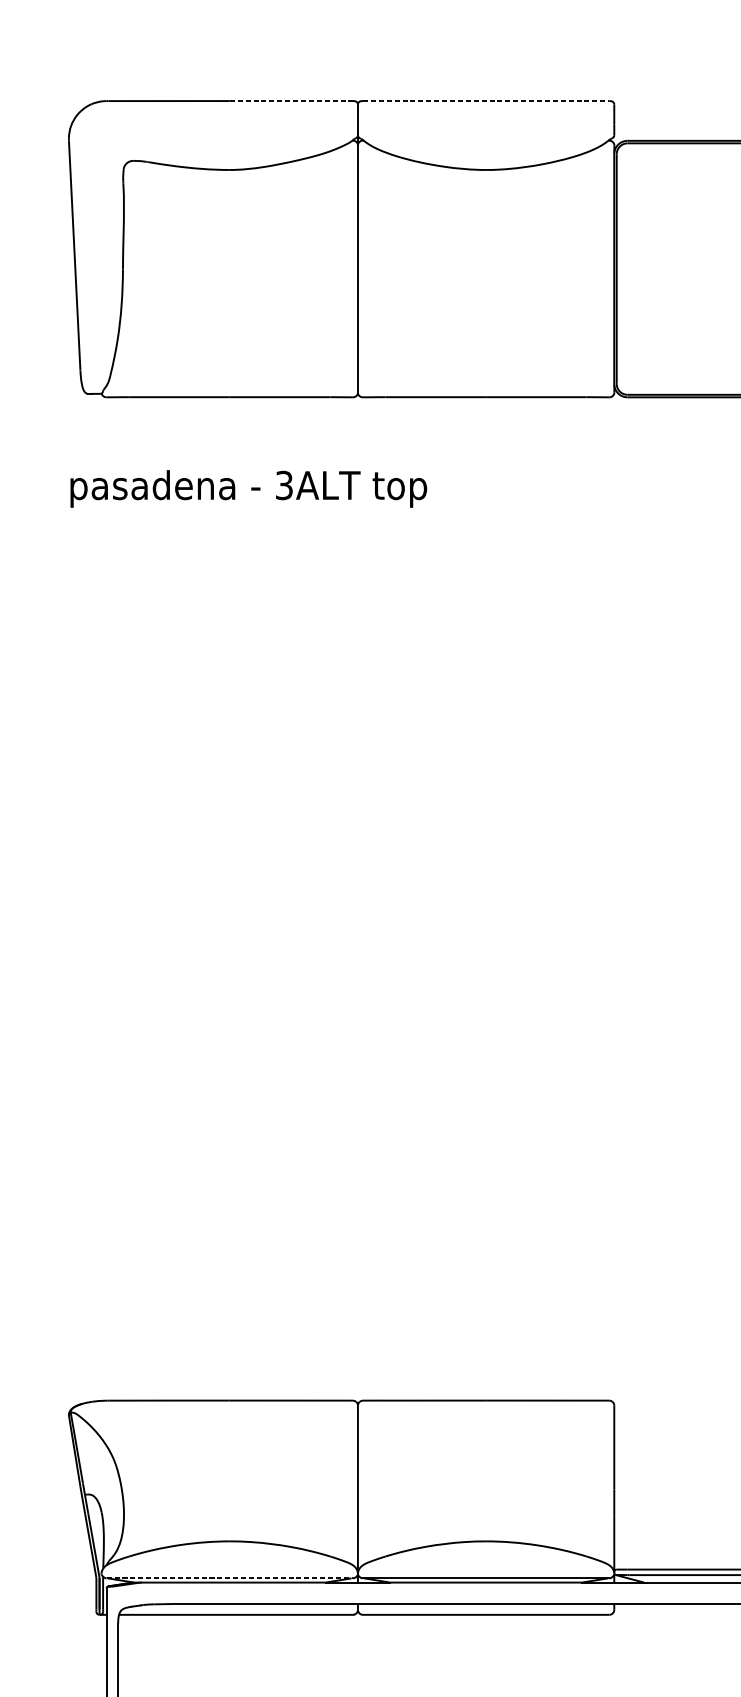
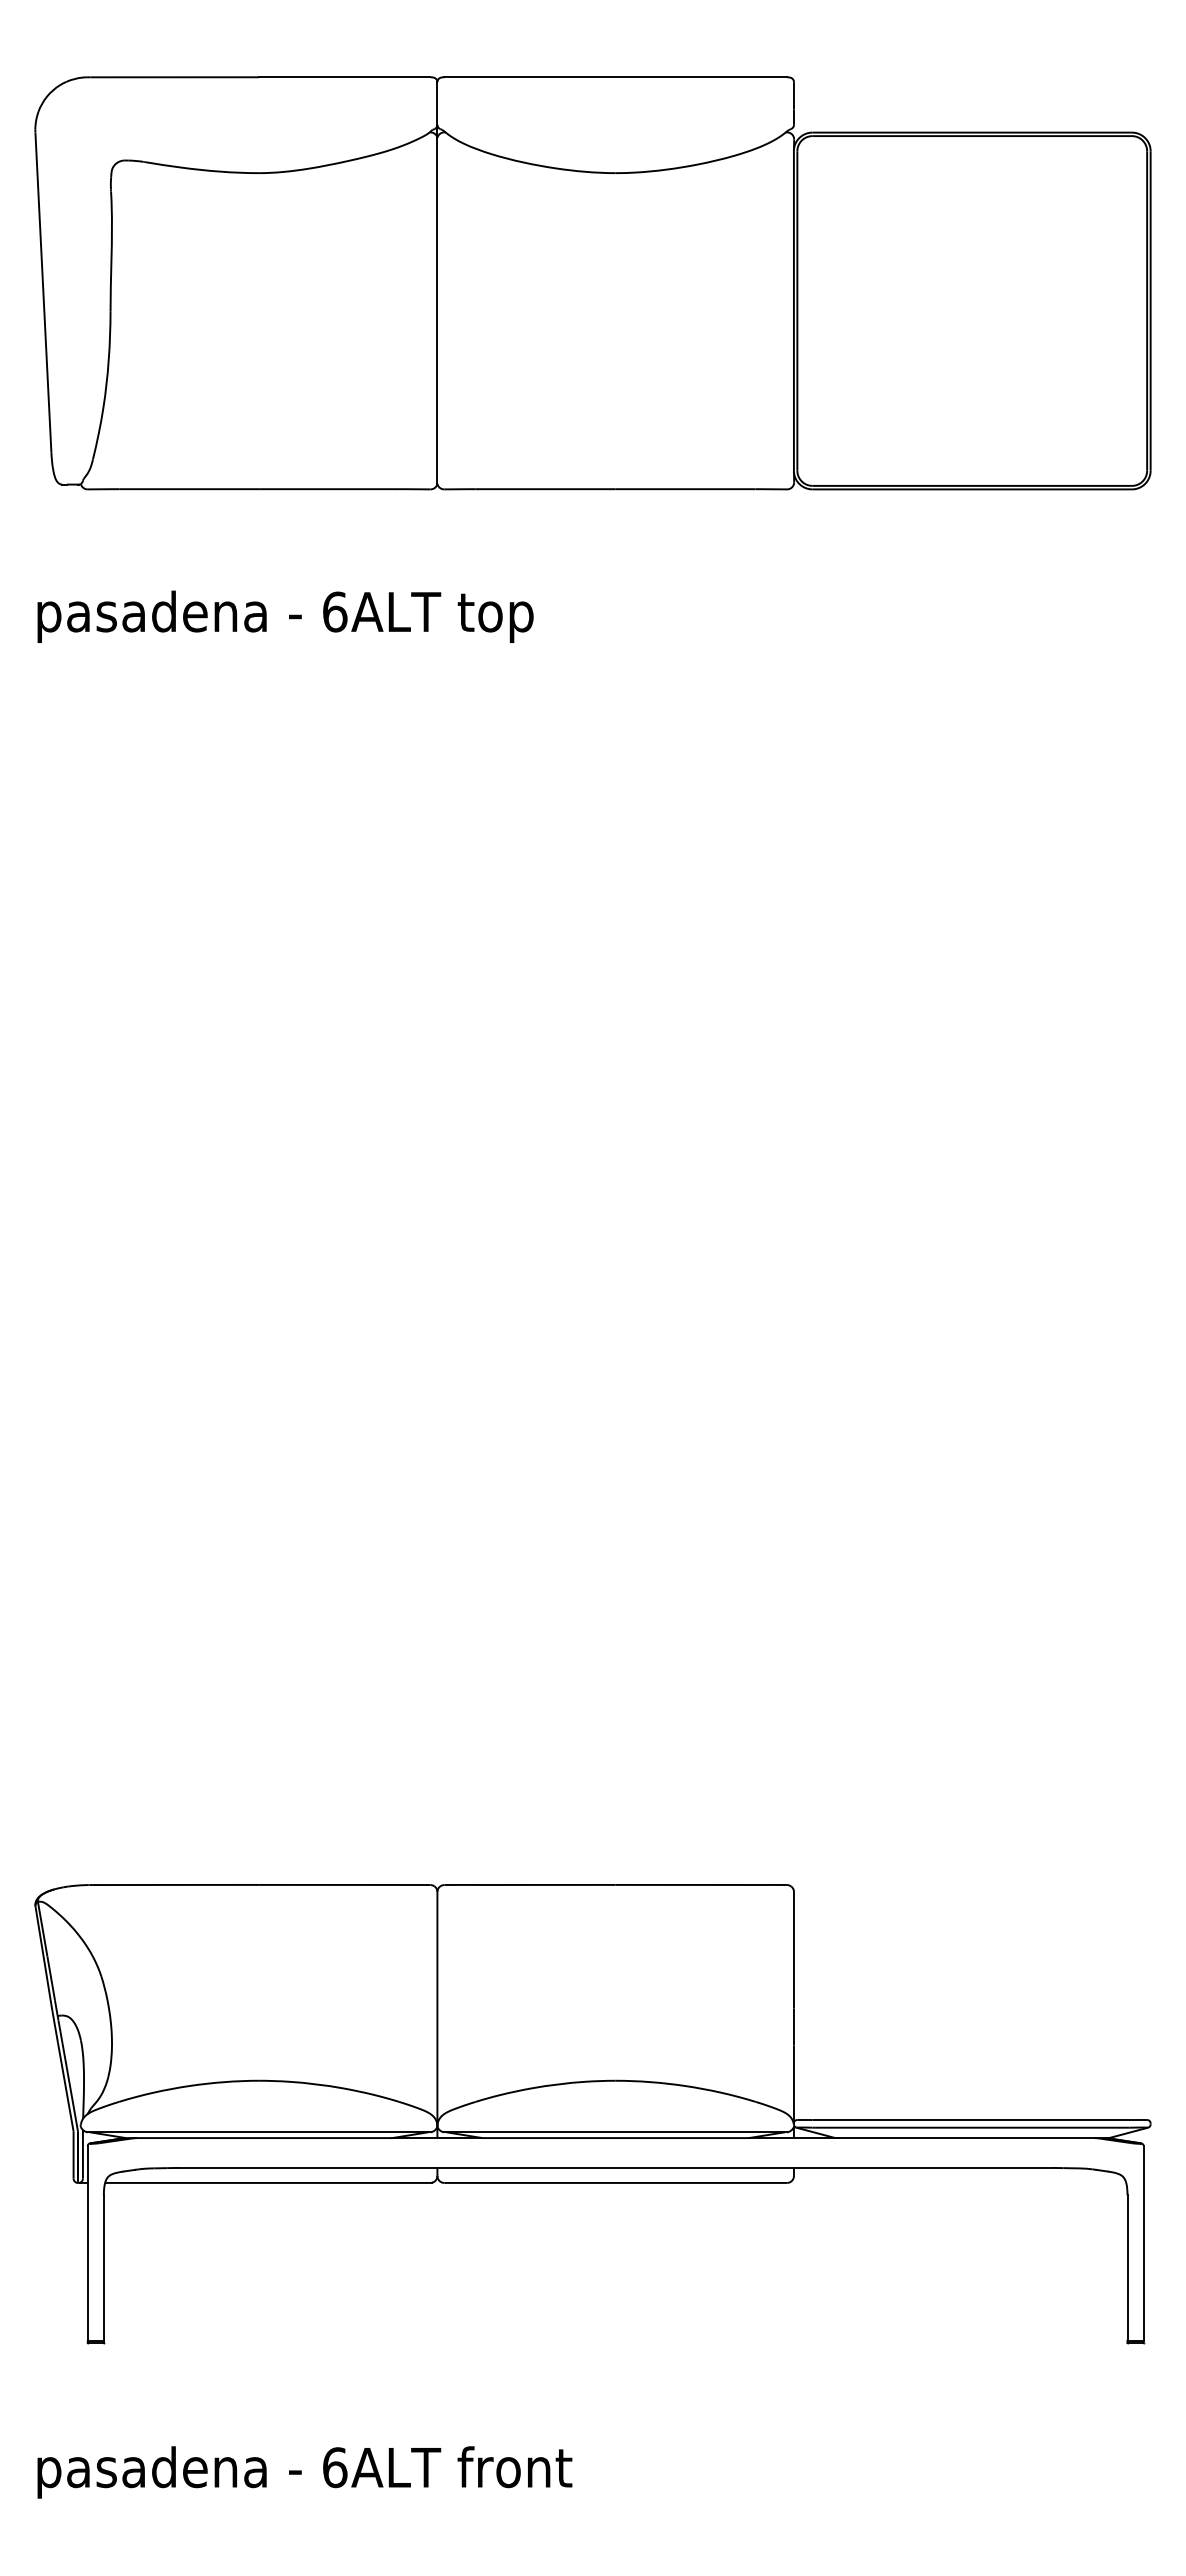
line: (291, 101) -> (344, 77), dashed -> solid
line: (486, 101) -> (616, 77), dashed -> solid
text: (284, 485) -> (335, 611), 3ALT -> 6ALT
line: (230, 1578) -> (259, 2132), dashed -> solid

